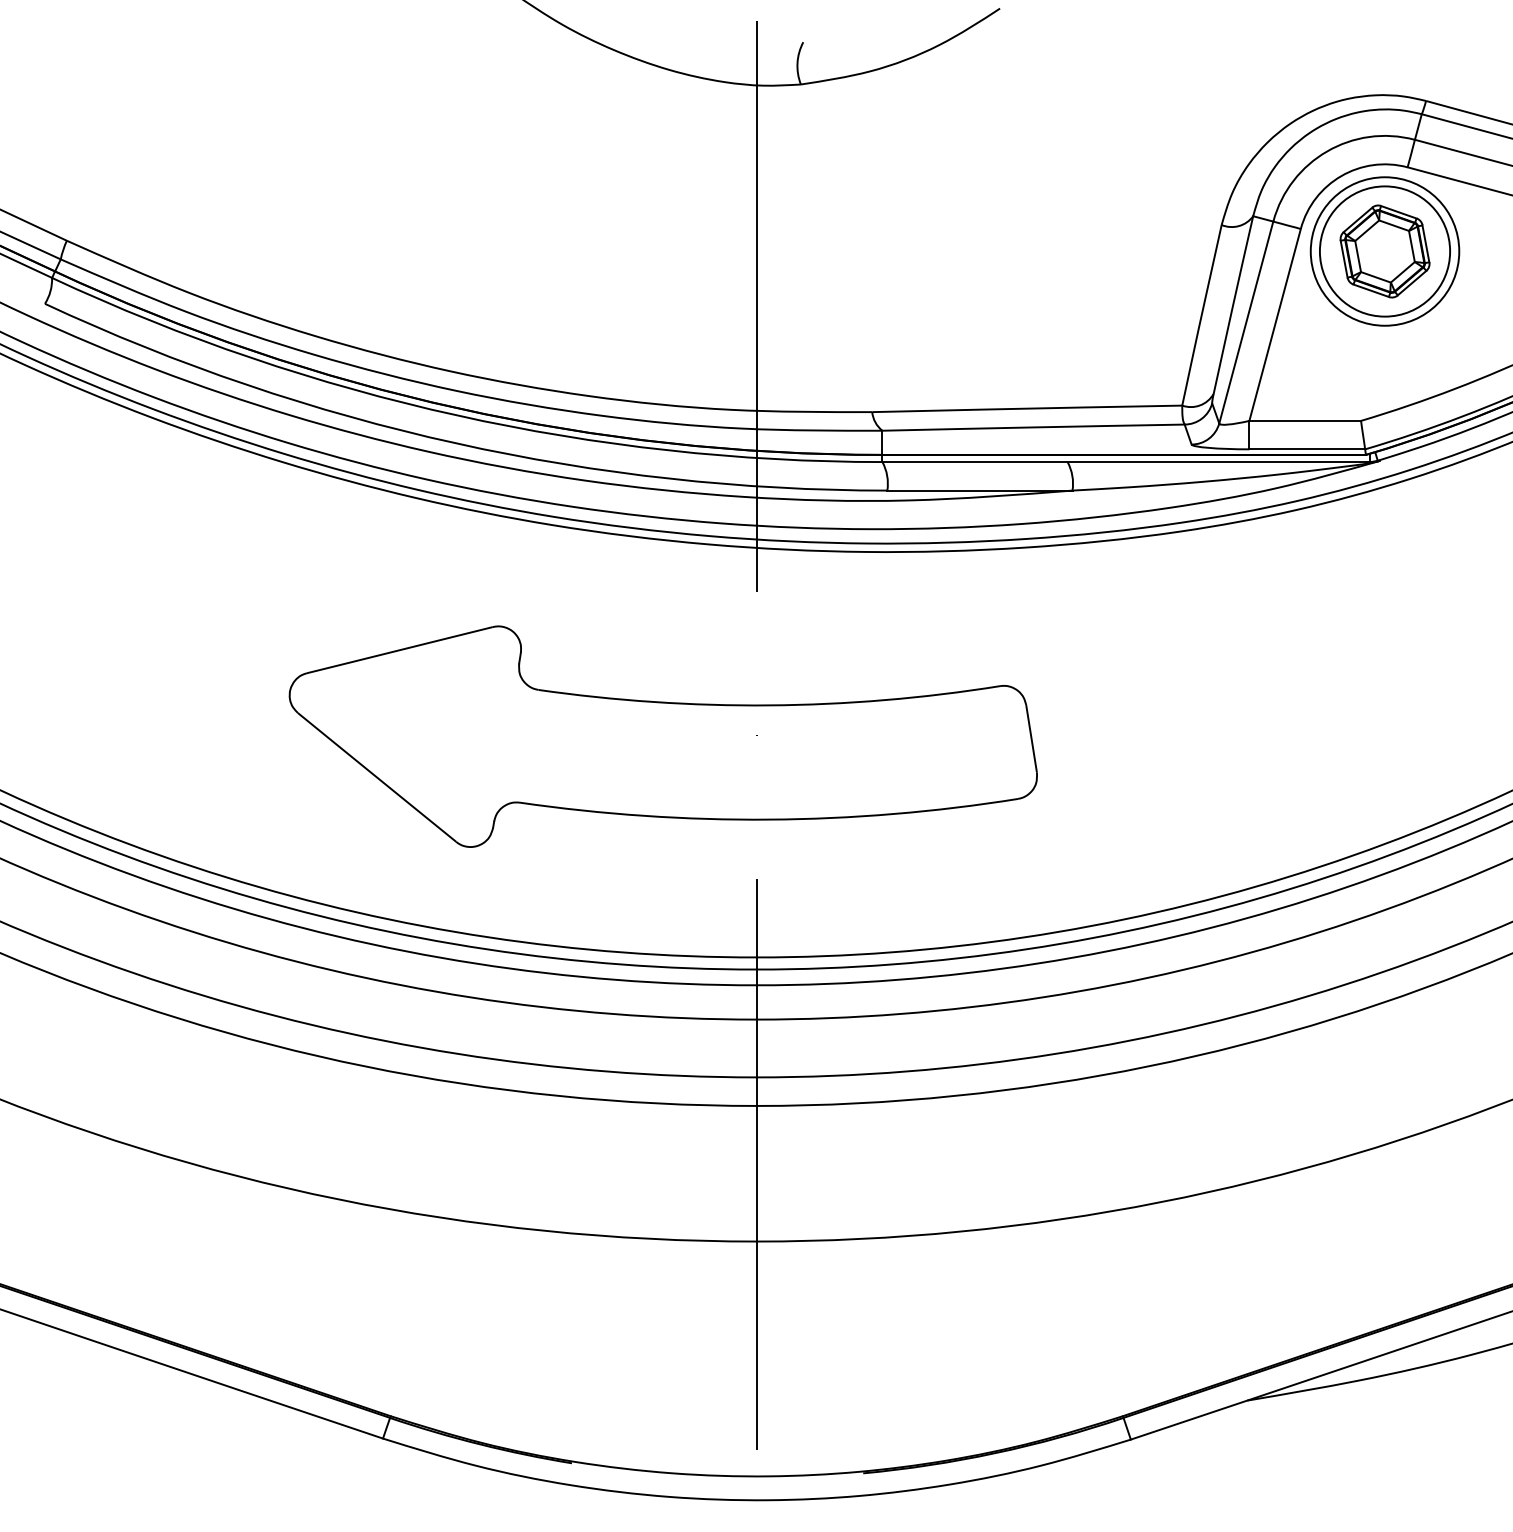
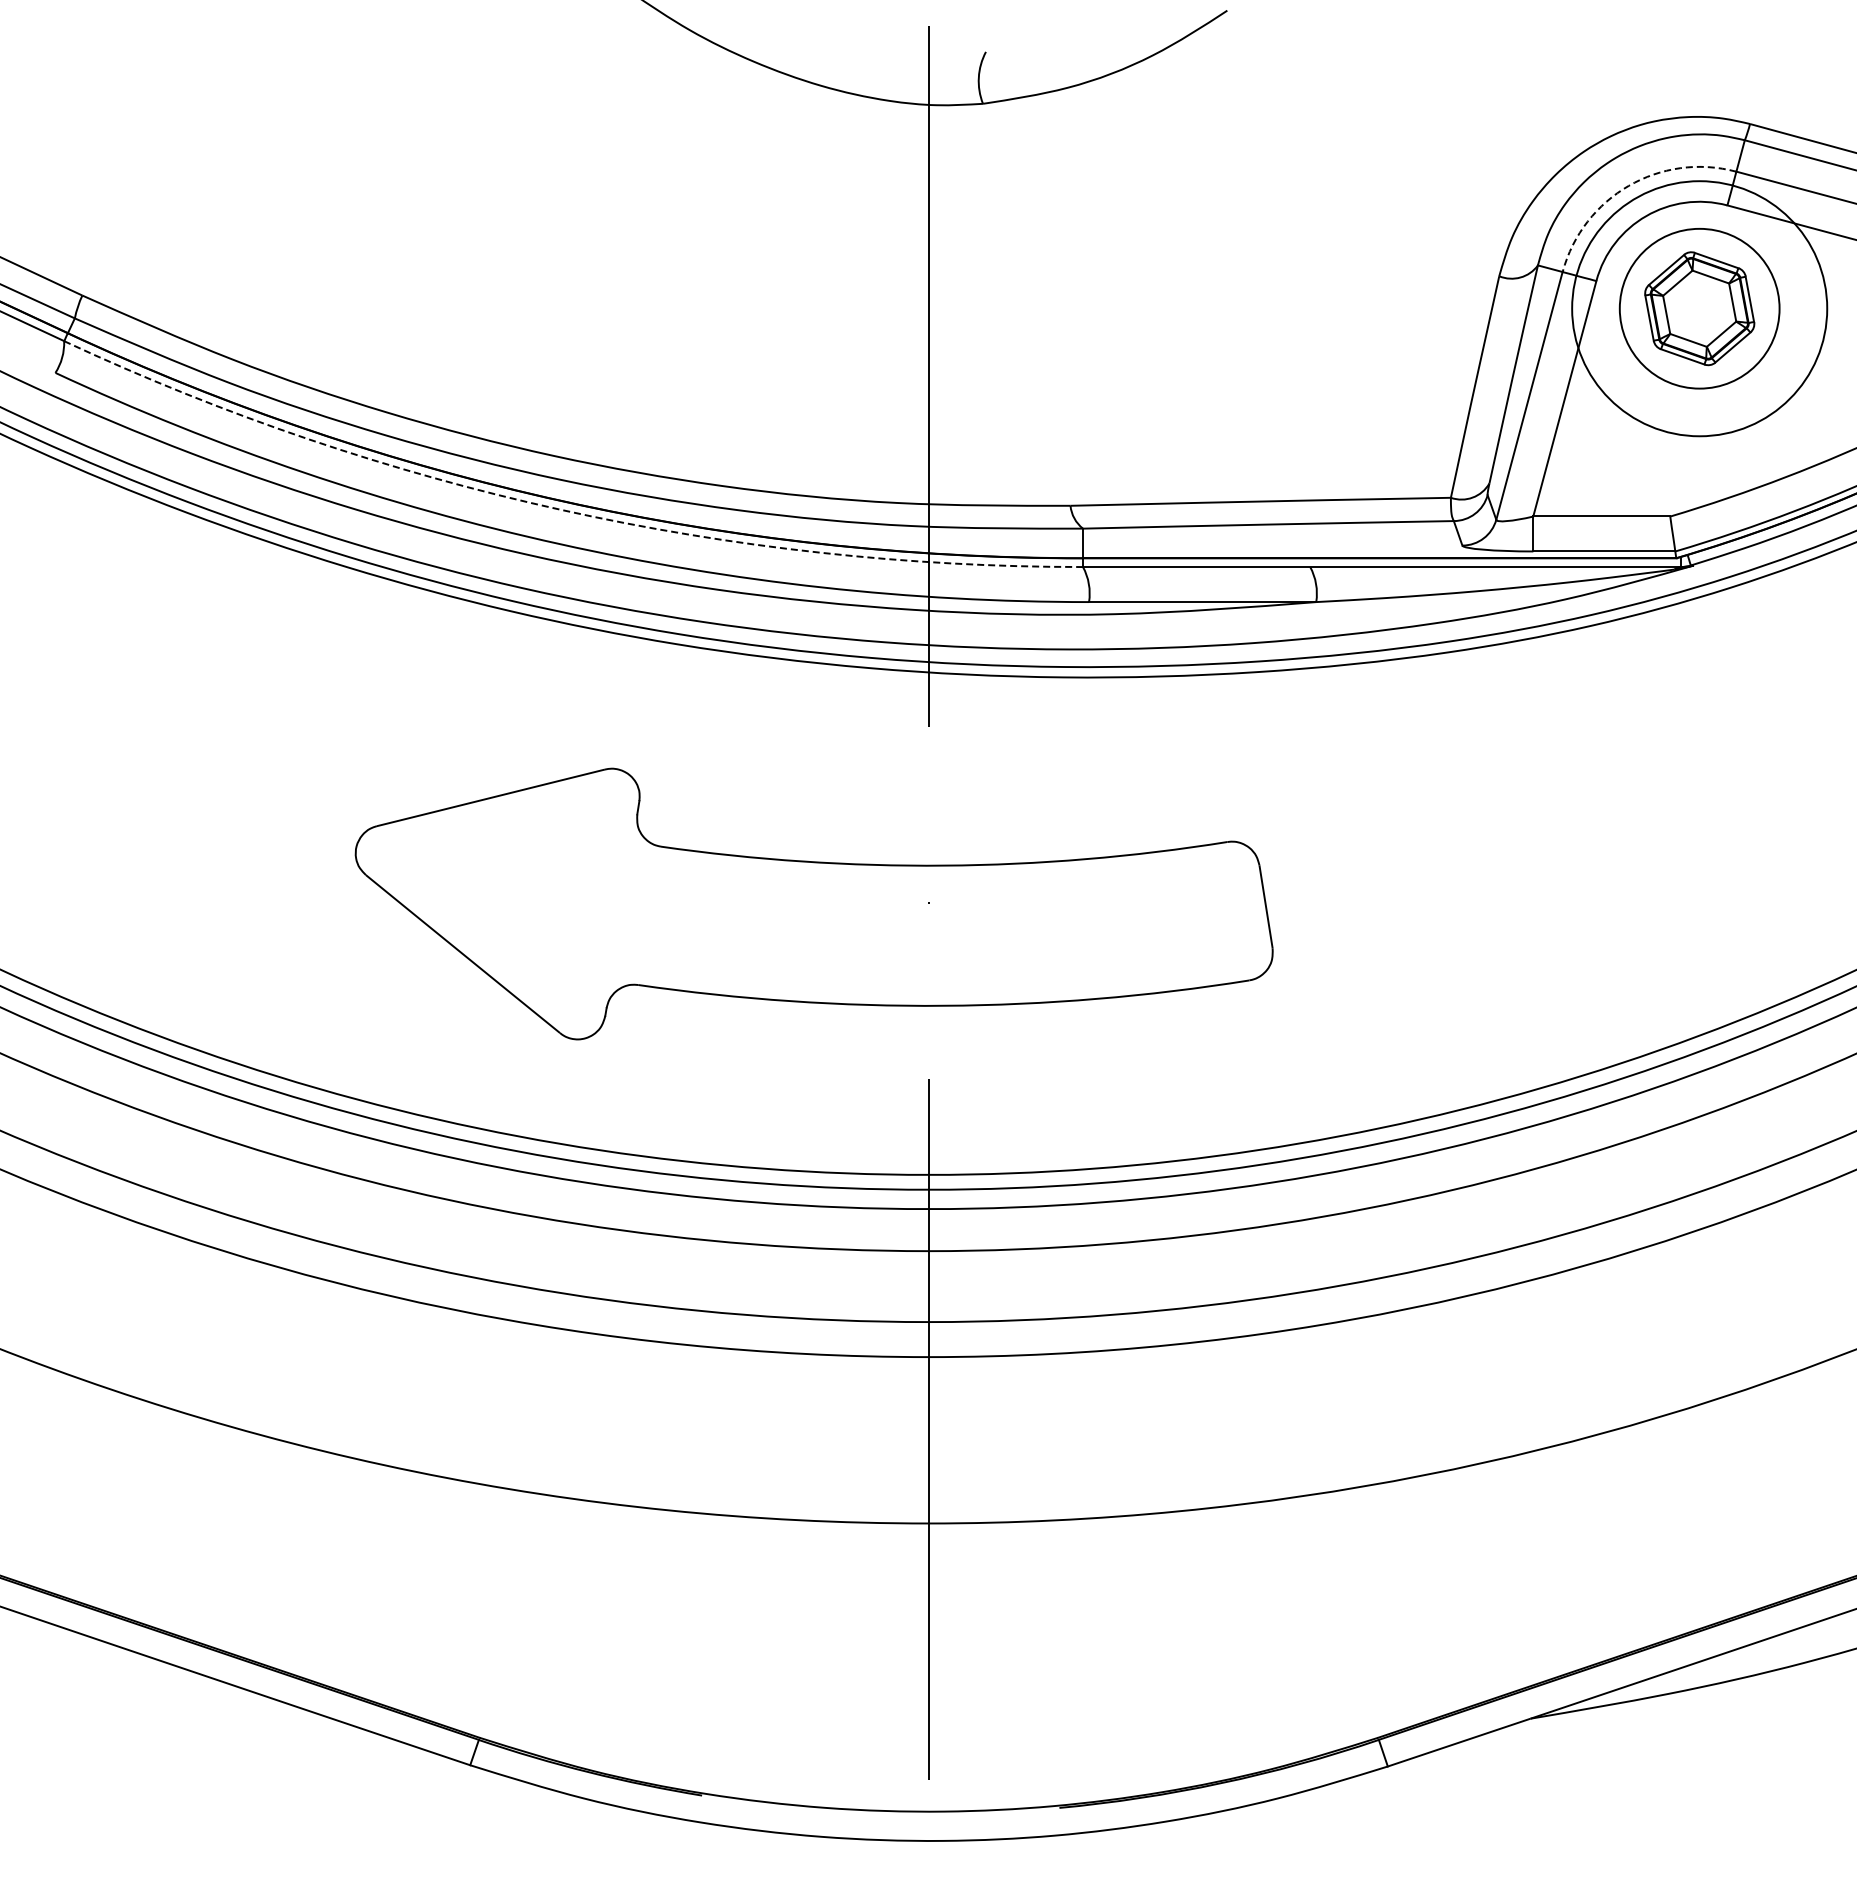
arc: (1327, 151) -> (1628, 185), solid -> dashed
circle: (1384, 251) -> (1699, 308), size x1.4
arc: (457, 415) -> (561, 509), solid -> dashed

